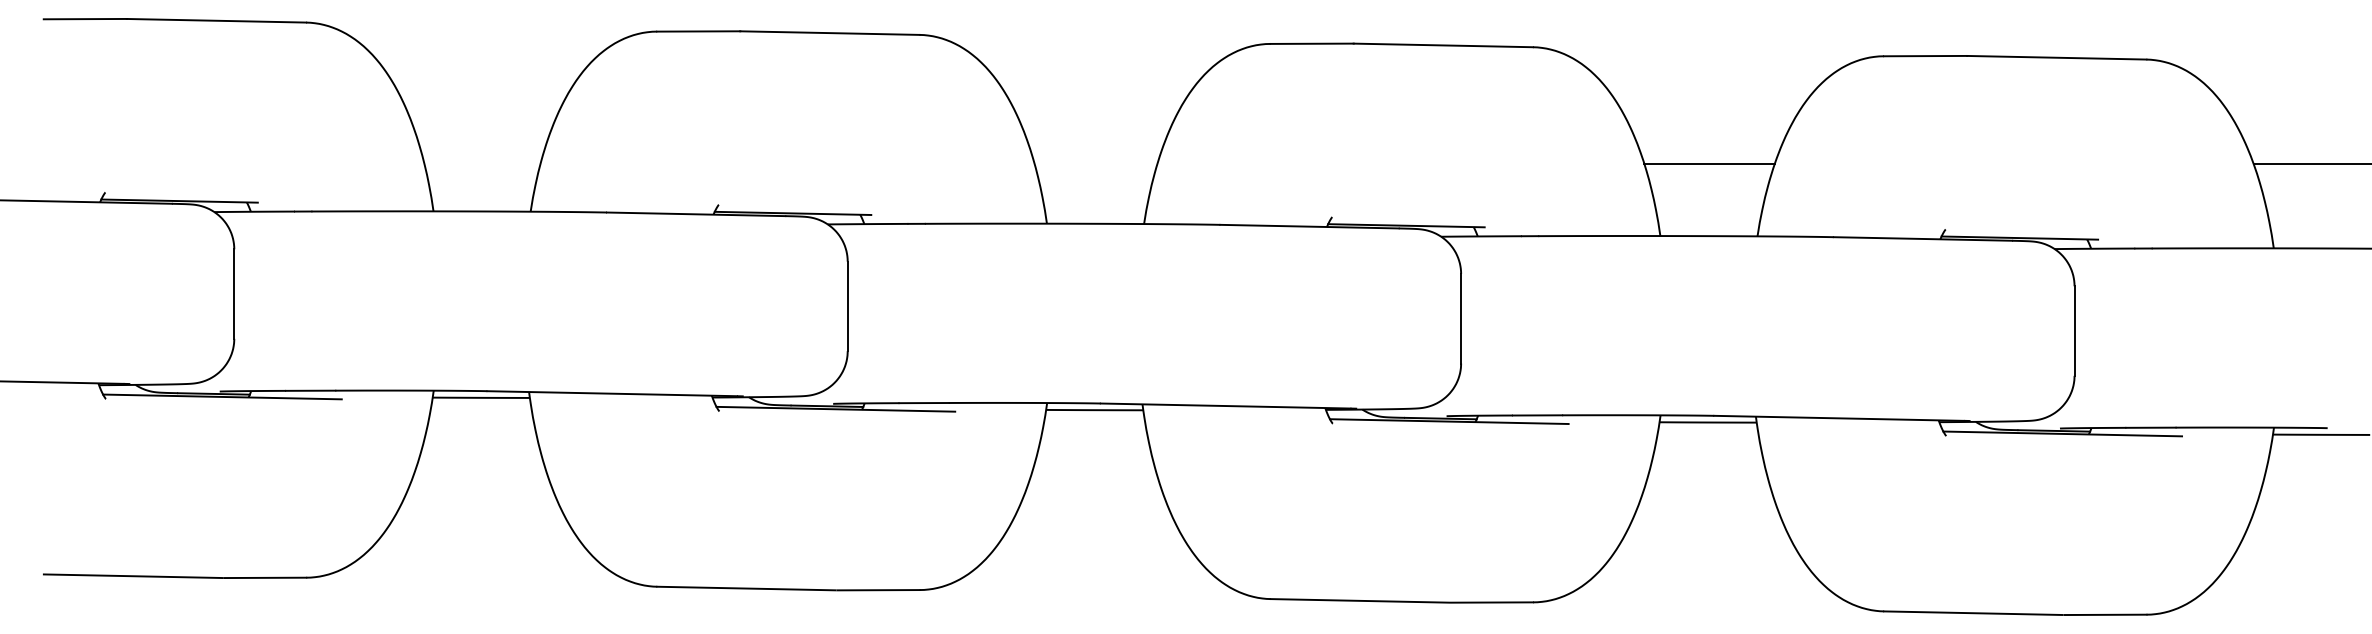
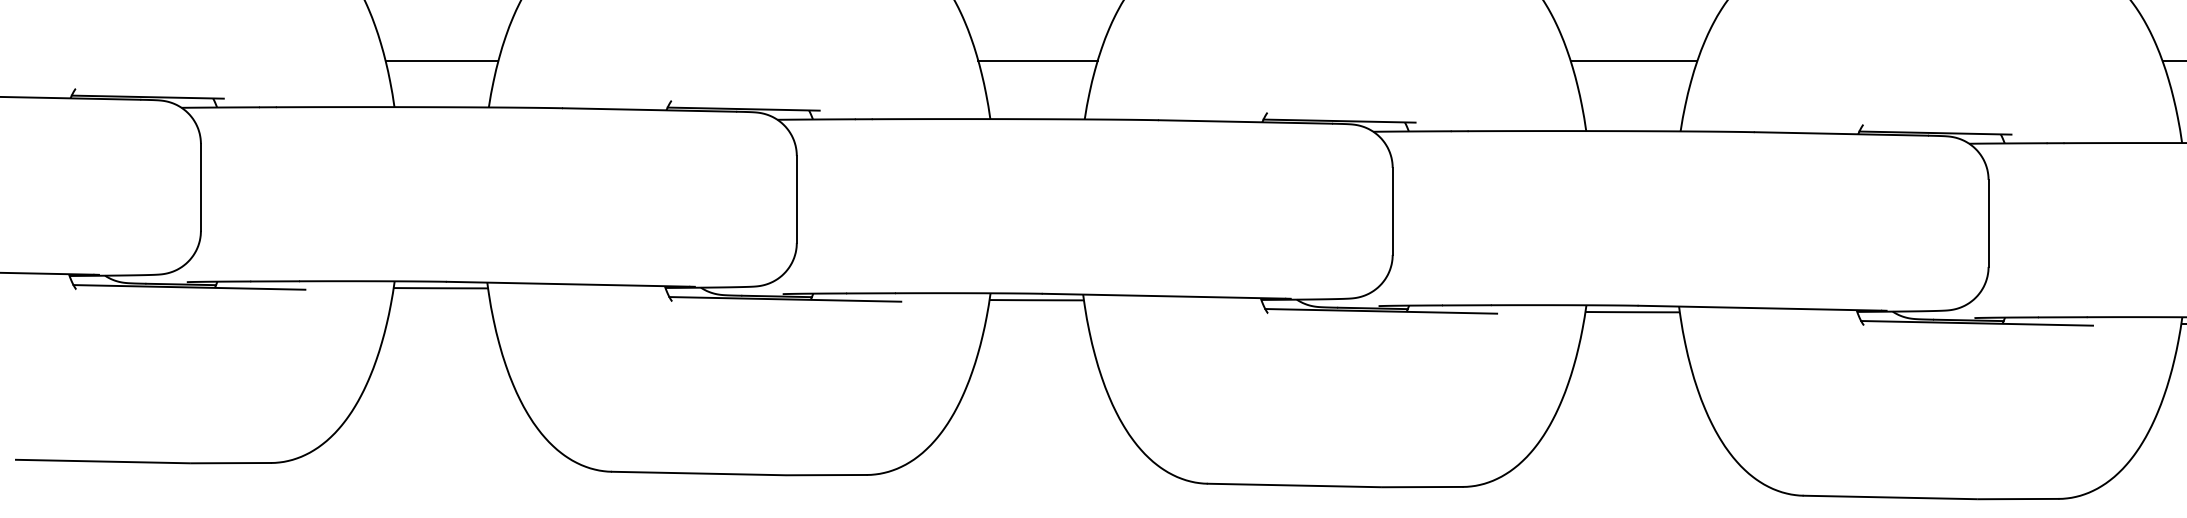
line: (482, 164) -> (442, 61), added
line: (1095, 164) -> (1037, 61), added

